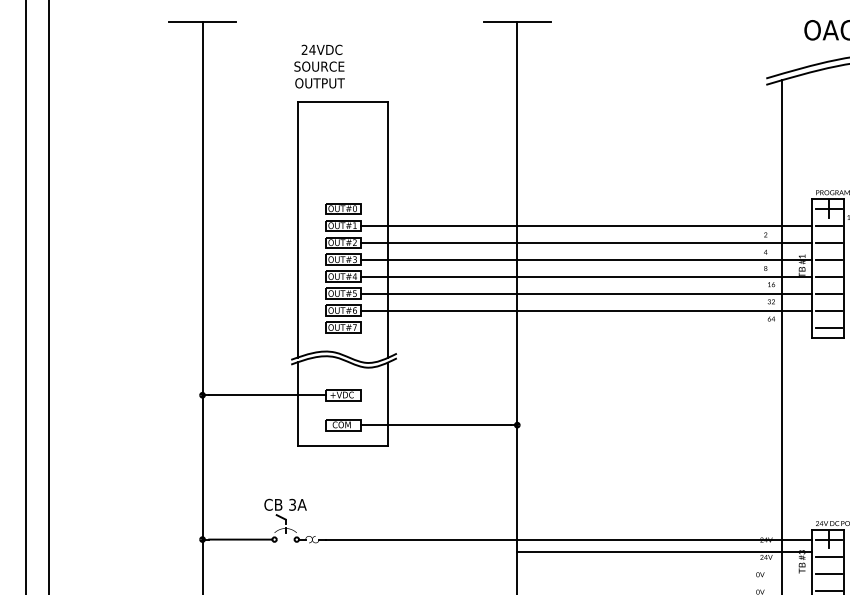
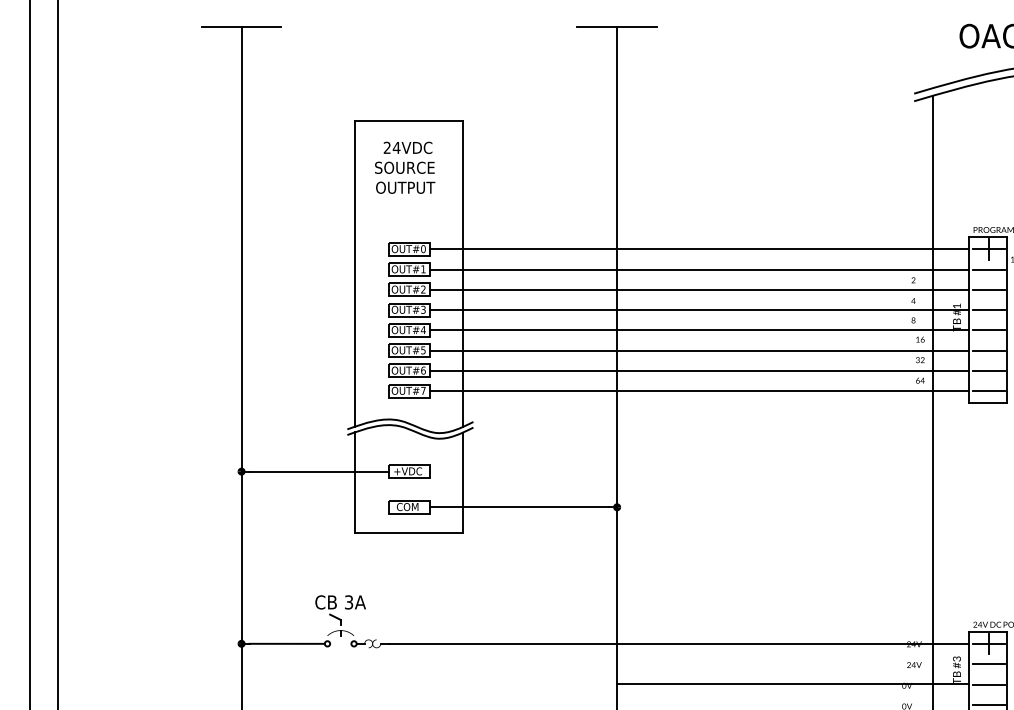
text: (319, 66) -> (404, 167), moved
line: (586, 208) -> (699, 248), added
line: (586, 327) -> (699, 390), added
line: (664, 551) -> (792, 684), moved

